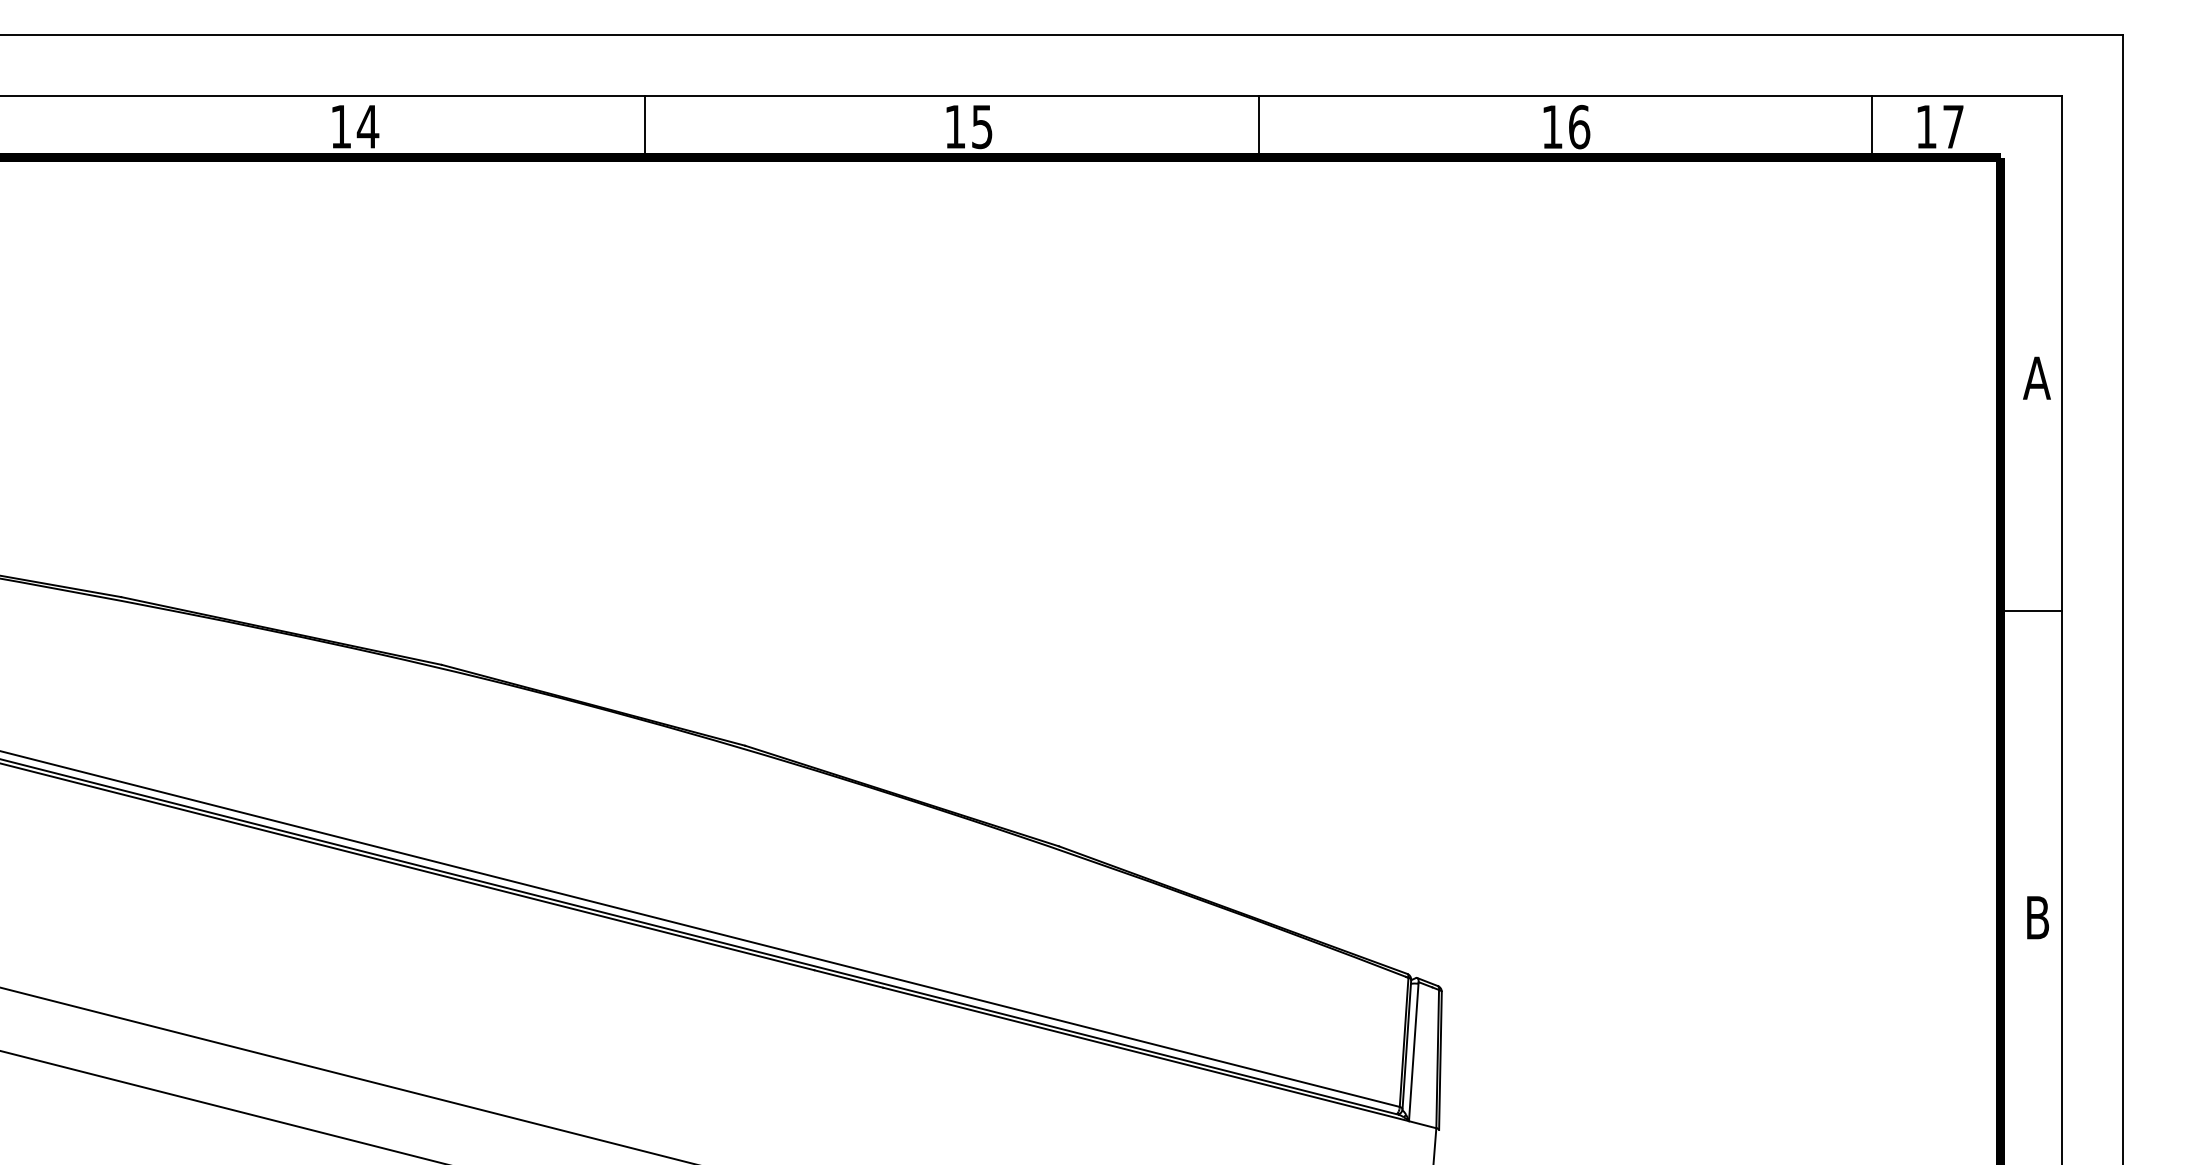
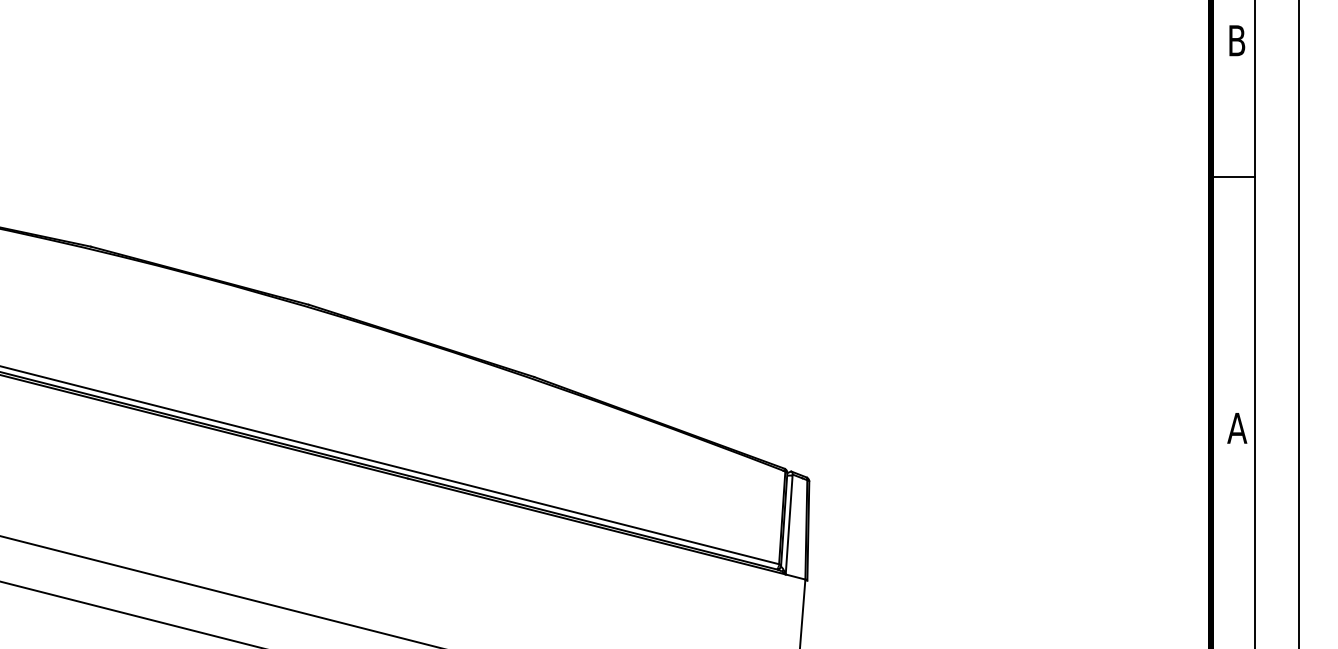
text: (2036, 377) -> (1236, 40), A -> B
line: (2031, 611) -> (1232, 177), moved
text: (2037, 917) -> (1237, 428), B -> A

